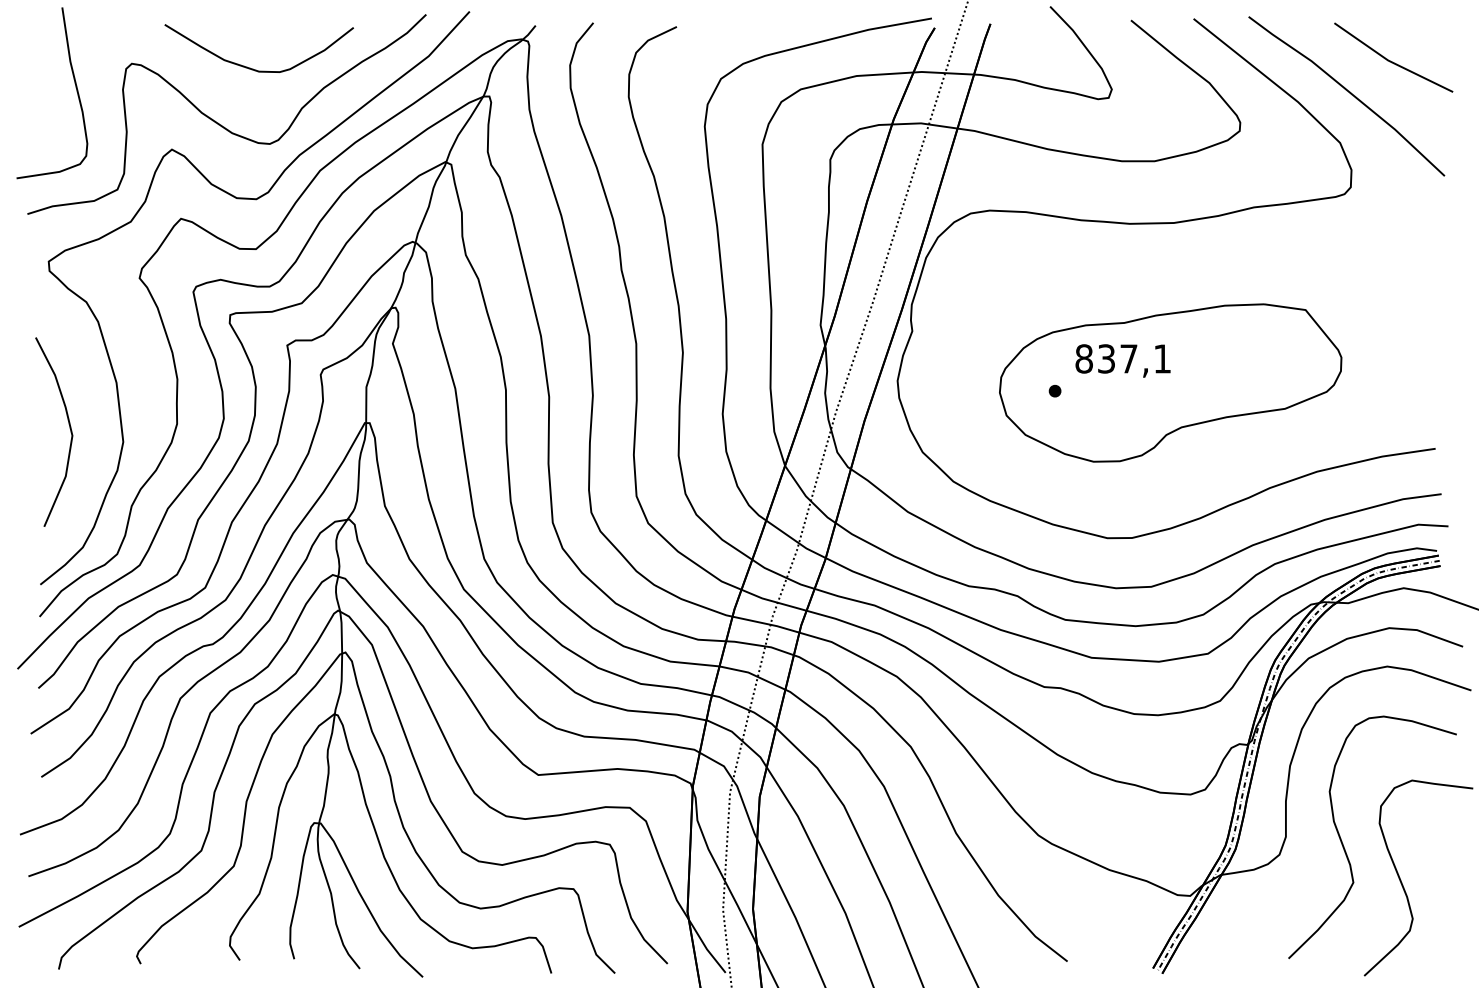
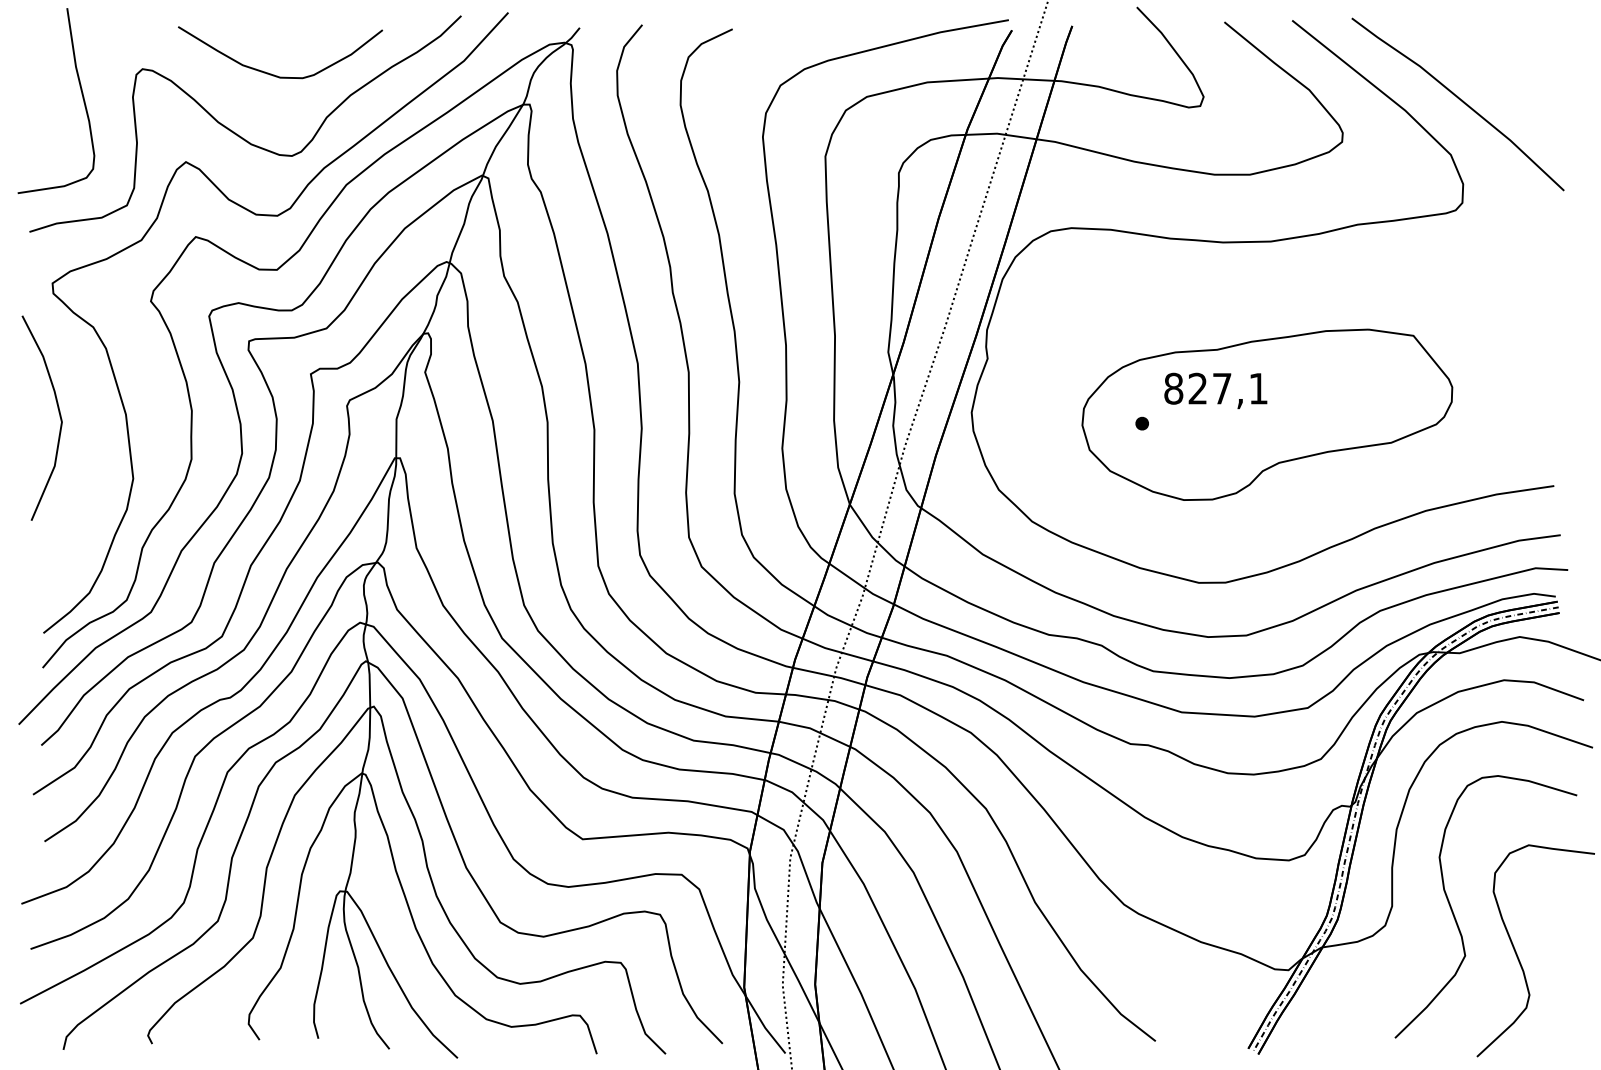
line: (1392, 61) -> (1507, 66), removed
text: (1106, 358) -> (1197, 388), 837,1 -> 827,1
curve: (69, 428) -> (58, 414), moved

